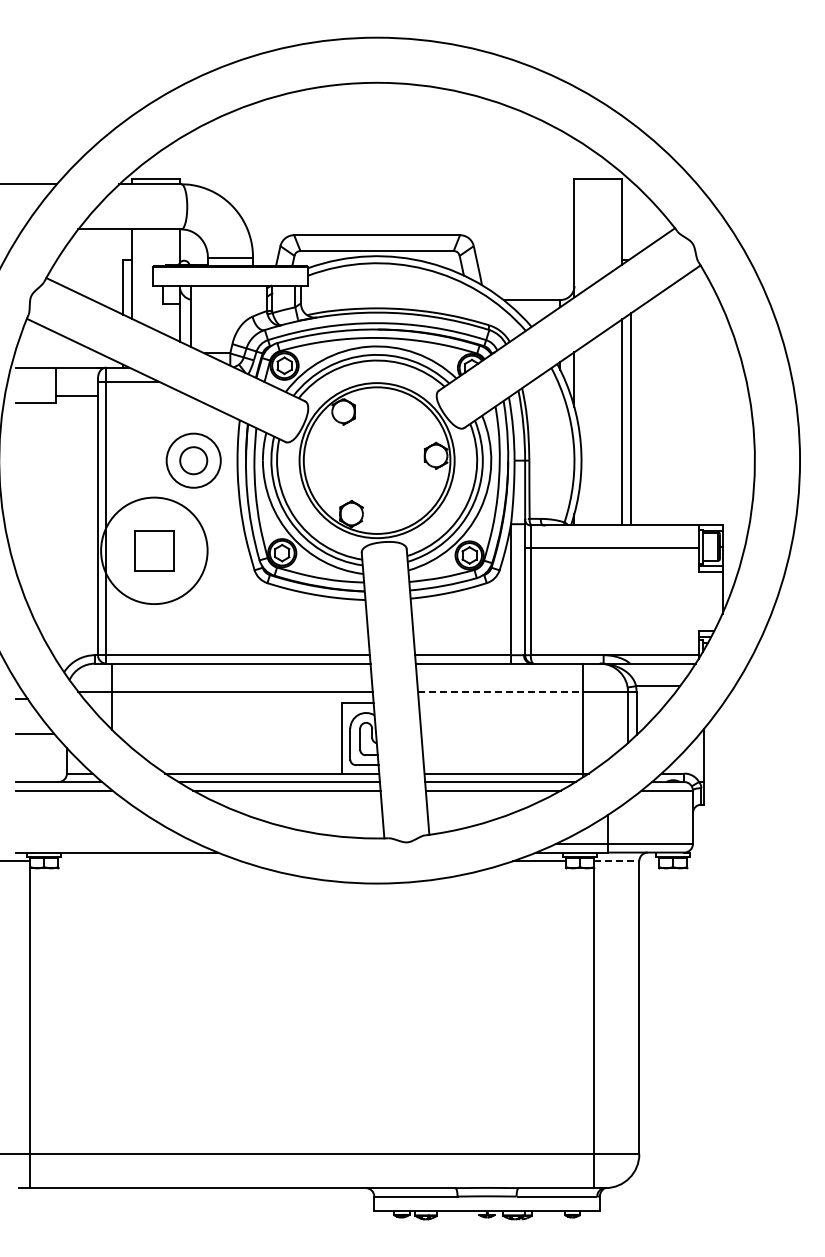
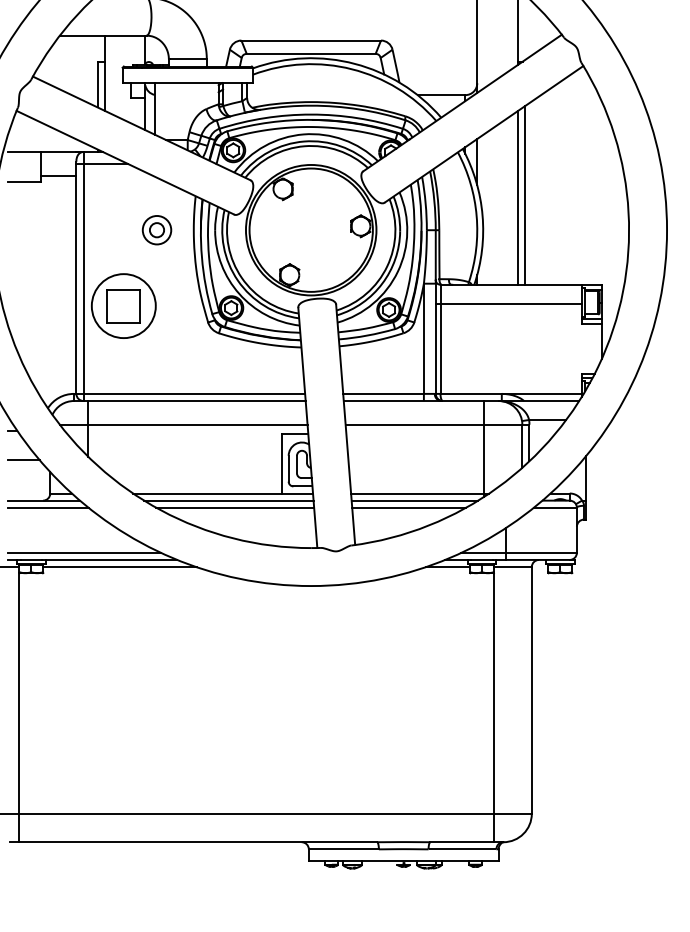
part: (193, 460) -> (156, 230), size x0.62
circle: (154, 550) -> (123, 305), size x0.71
line: (500, 691) -> (415, 424), dashed -> solid
line: (107, 844) -> (84, 553), added
line: (149, 861) -> (119, 567), added
line: (616, 861) -> (512, 567), dashed -> solid

